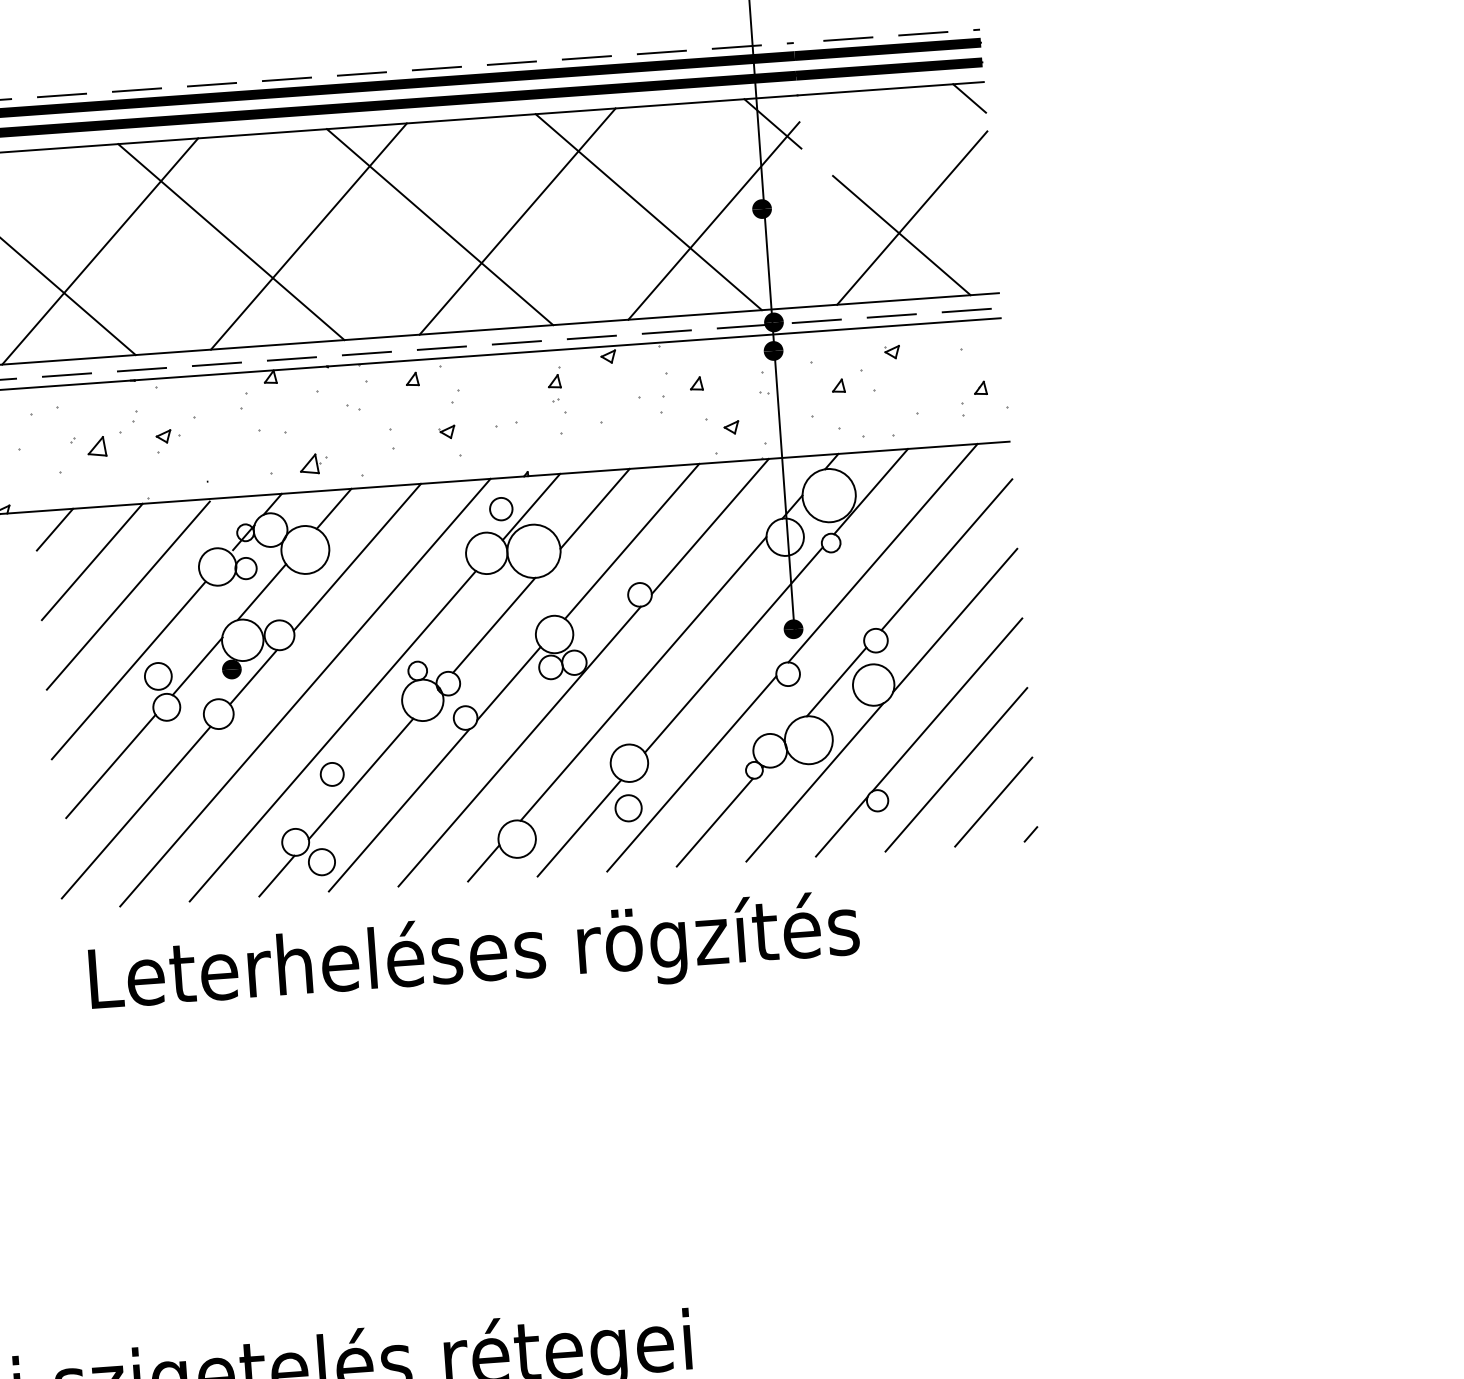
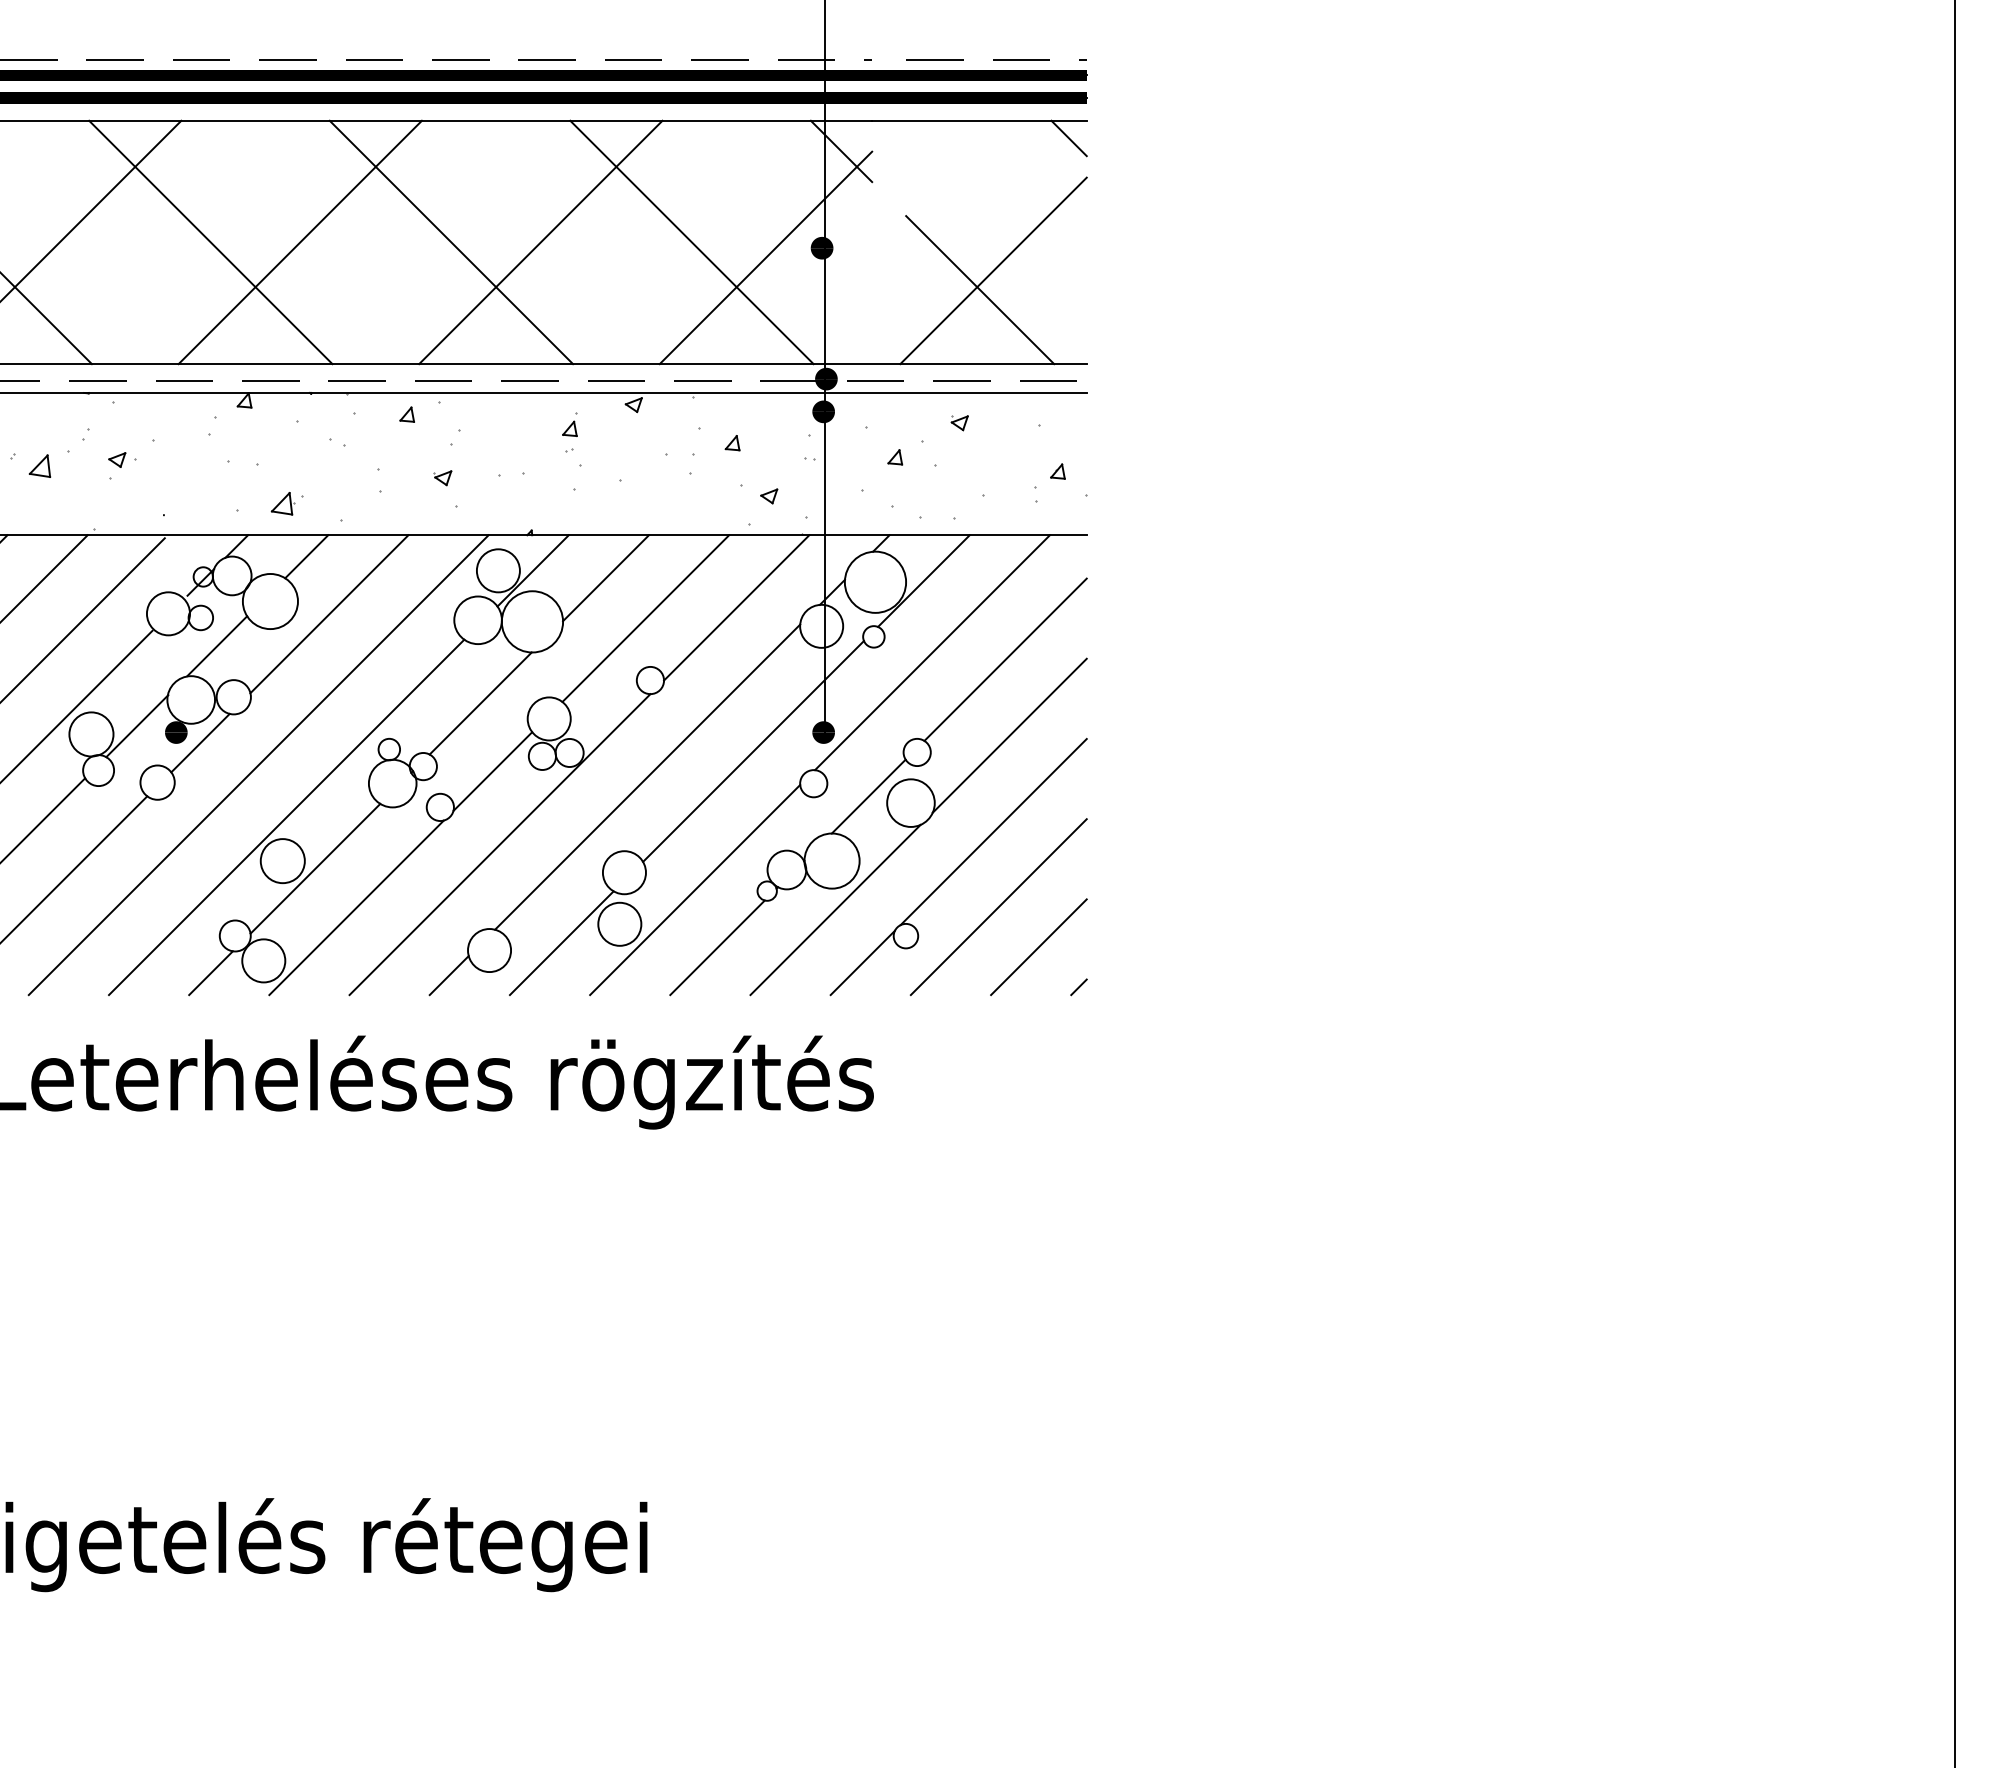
circle: (500, 508) -> (497, 570), size x1.67
circle: (158, 676) -> (91, 734), size x1.43
circle: (332, 774) -> (282, 861), size x1.67
circle: (628, 807) -> (619, 923), size x1.43
circle: (321, 861) -> (263, 960), size x1.43

